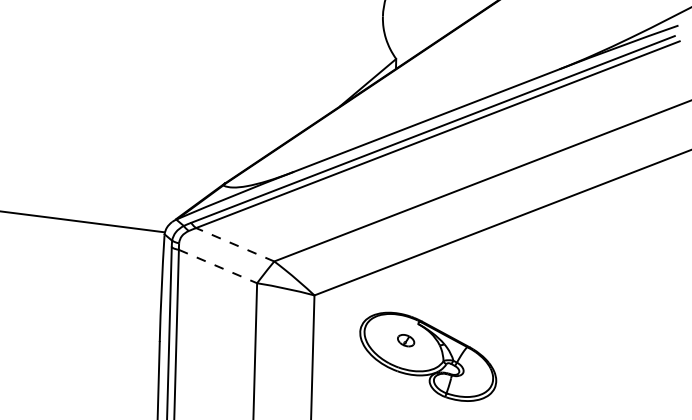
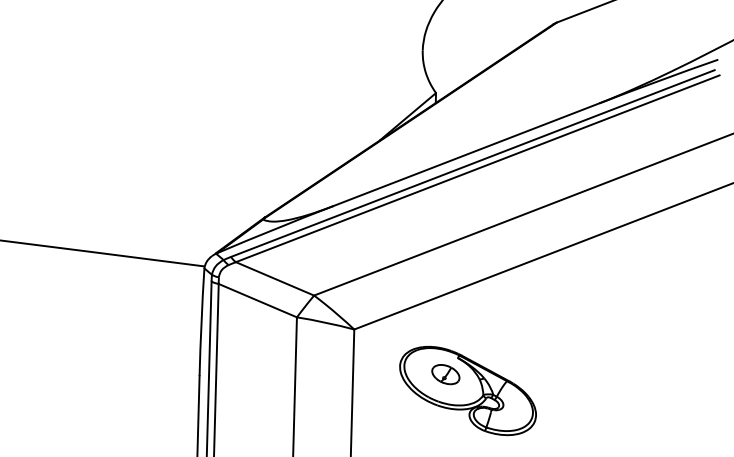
line: (235, 244) -> (275, 278), dashed -> solid
line: (217, 266) -> (257, 300), dashed -> solid
part: (405, 340) -> (445, 374), size x1.67

